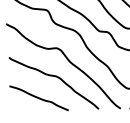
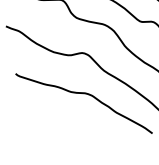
curve: (38, 98) -> (64, 127), removed

